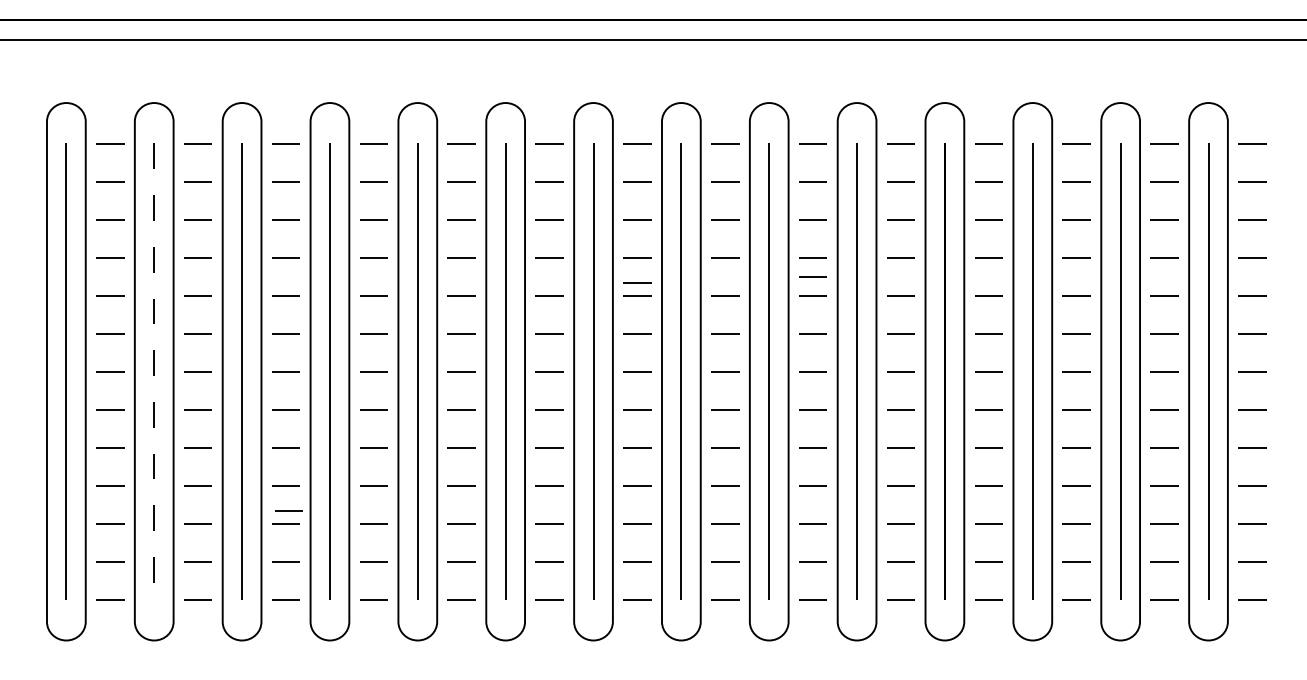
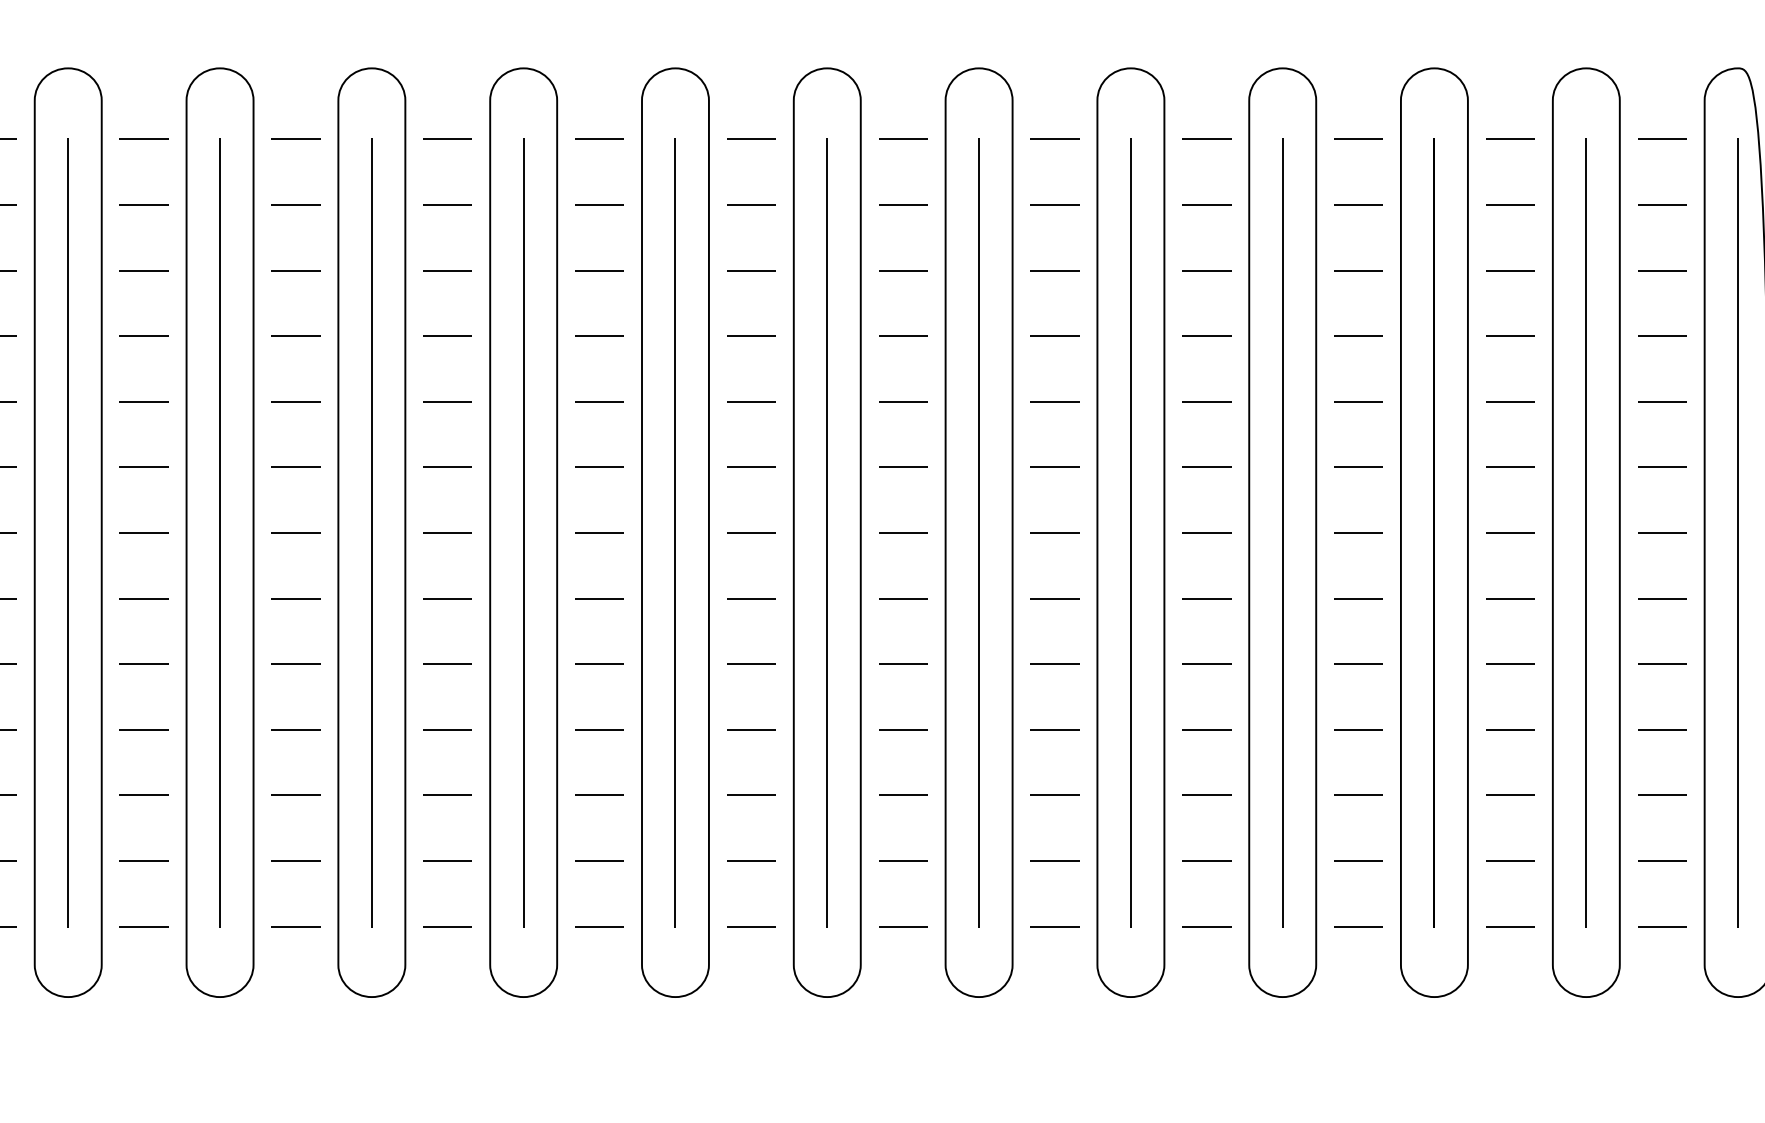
line: (812, 276) -> (1205, 368), removed
line: (637, 282) -> (903, 378), removed
line: (154, 372) -> (68, 533), dashed -> solid
line: (288, 510) -> (300, 772), removed

